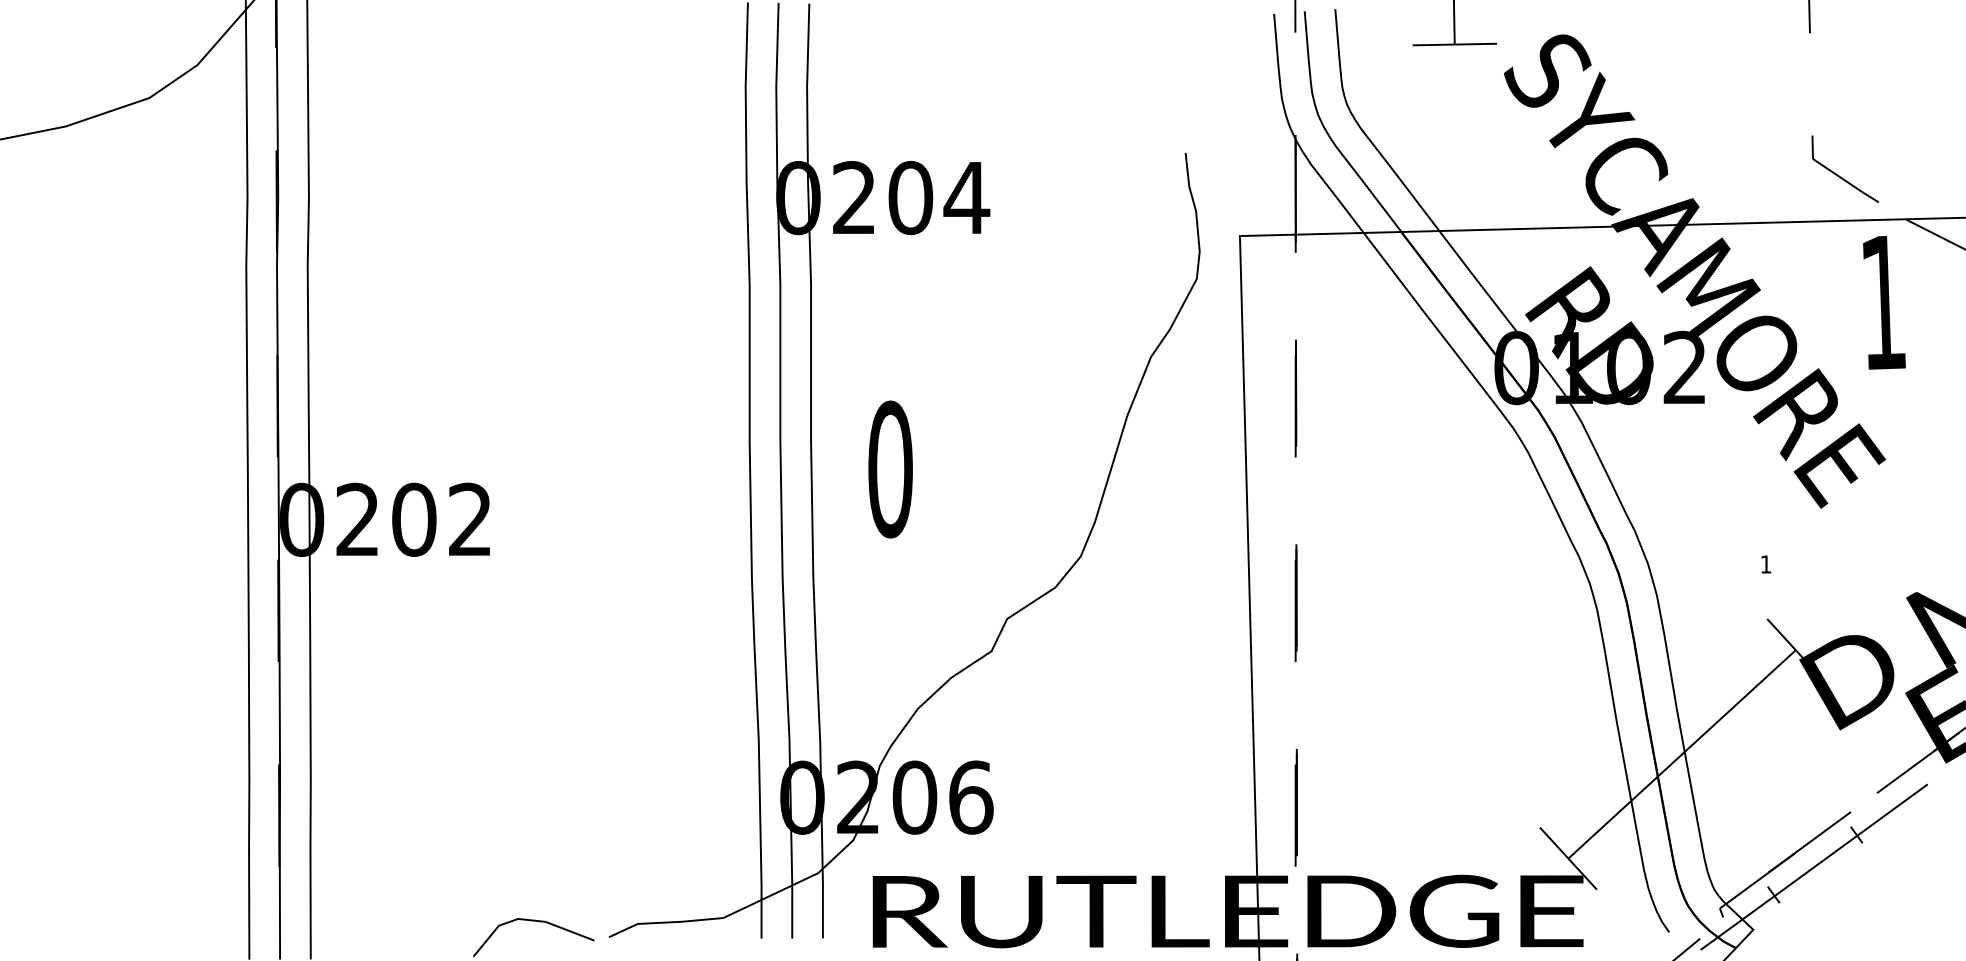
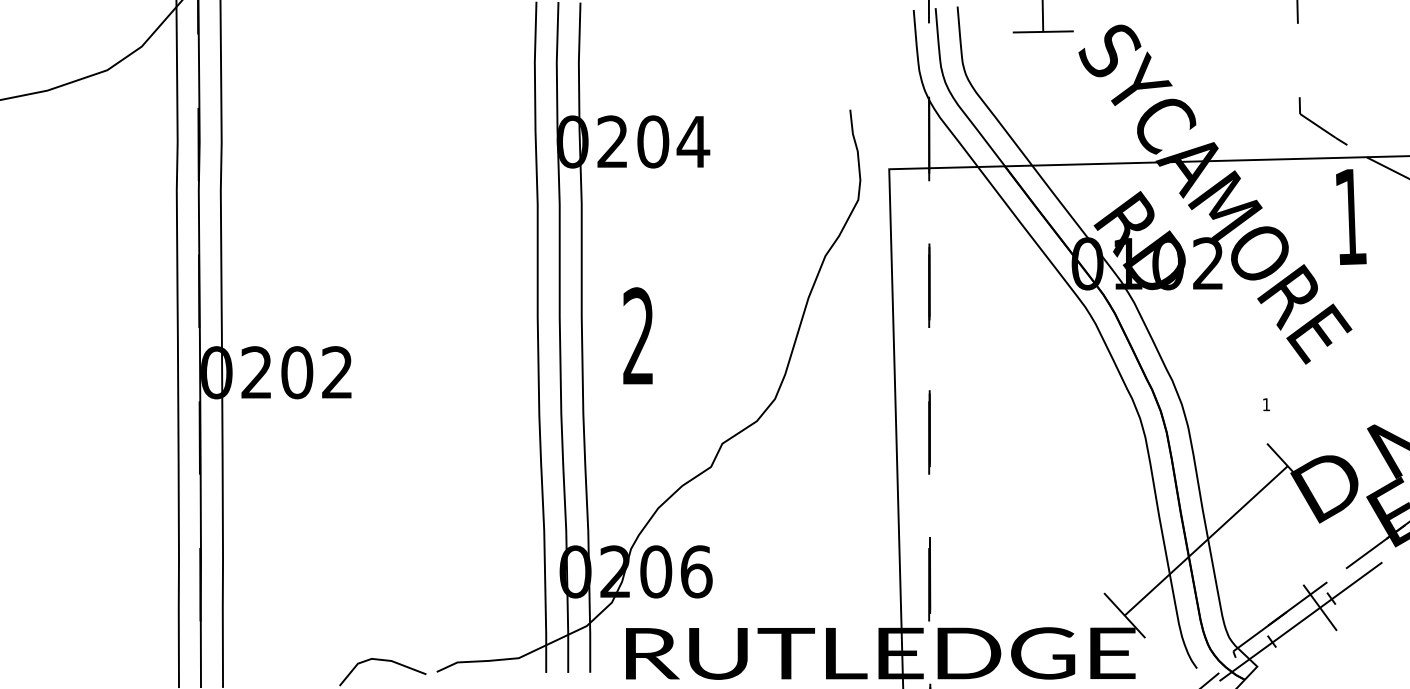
text: (890, 469) -> (638, 336), 0 -> 2
line: (1840, 847) -> (1319, 607), added

